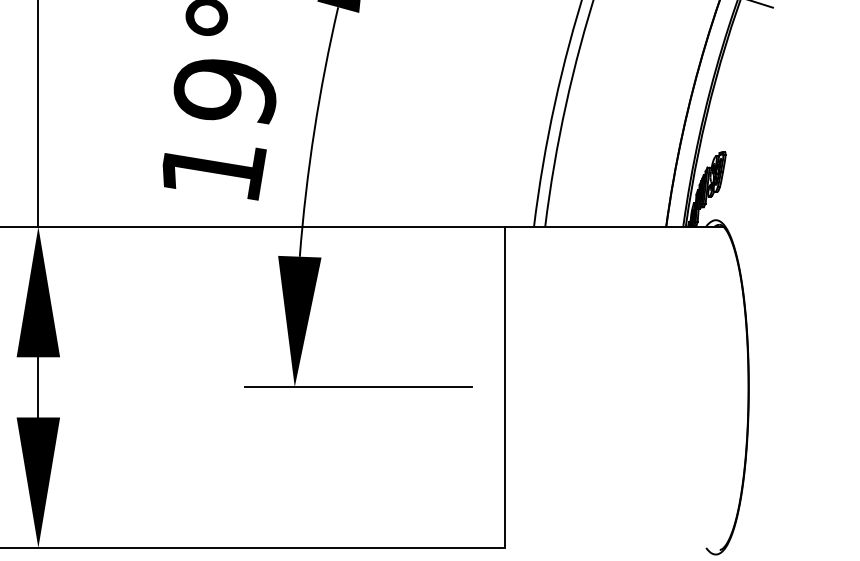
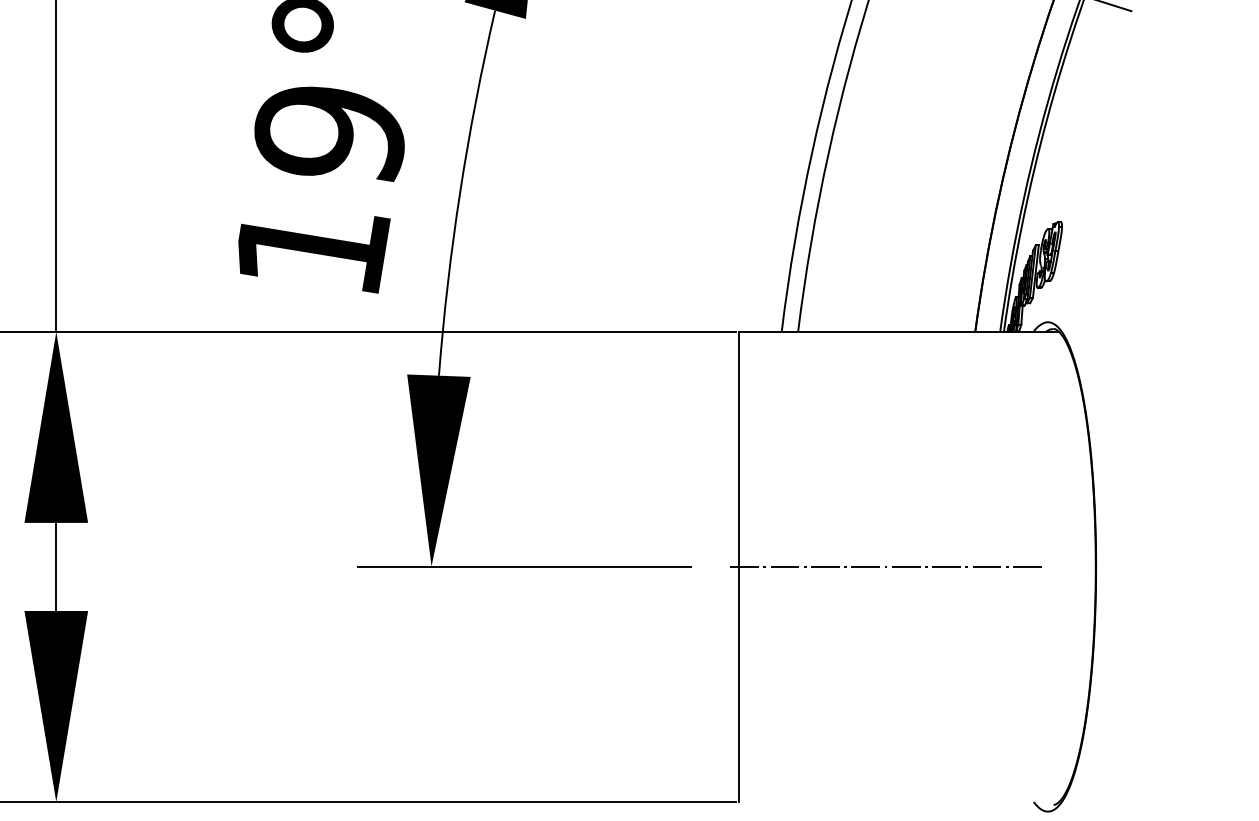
line: (604, 387) -> (884, 567), added

